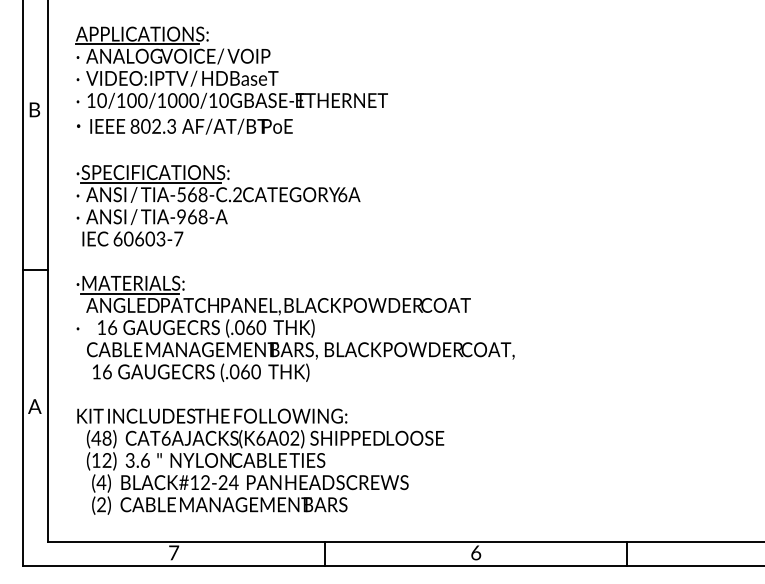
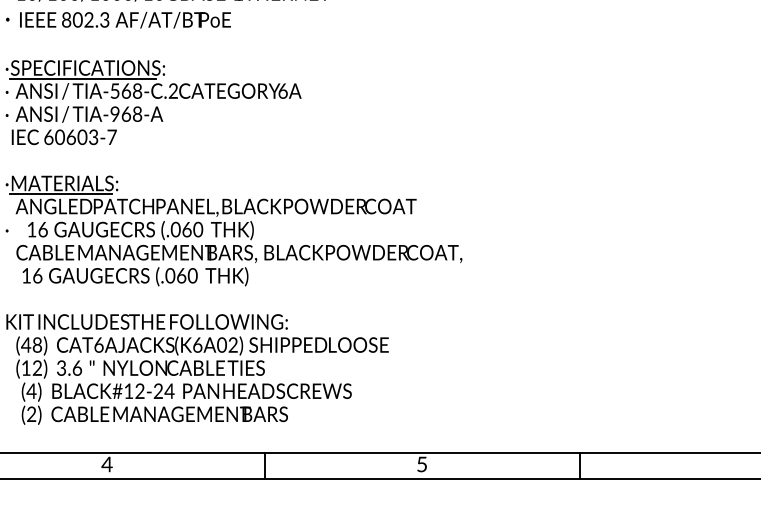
text: (173, 552) -> (106, 464), 7 -> 4
text: (476, 552) -> (422, 464), 6 -> 5

